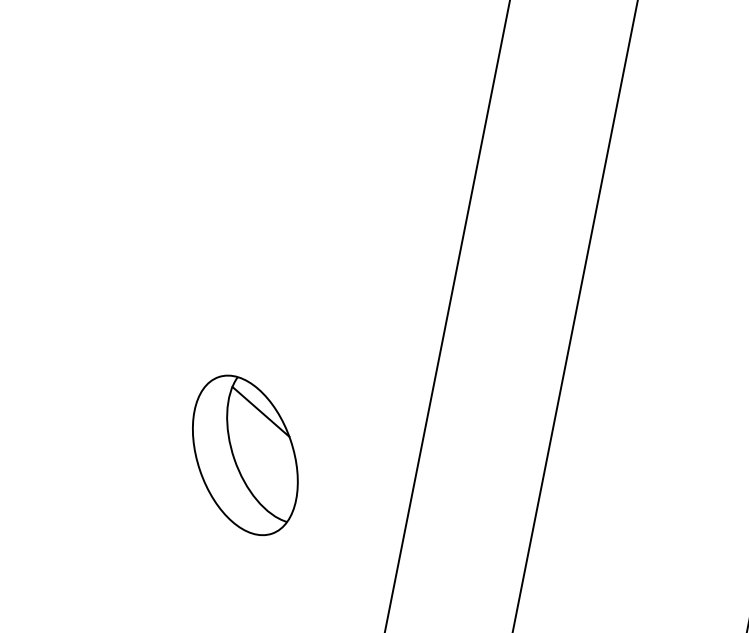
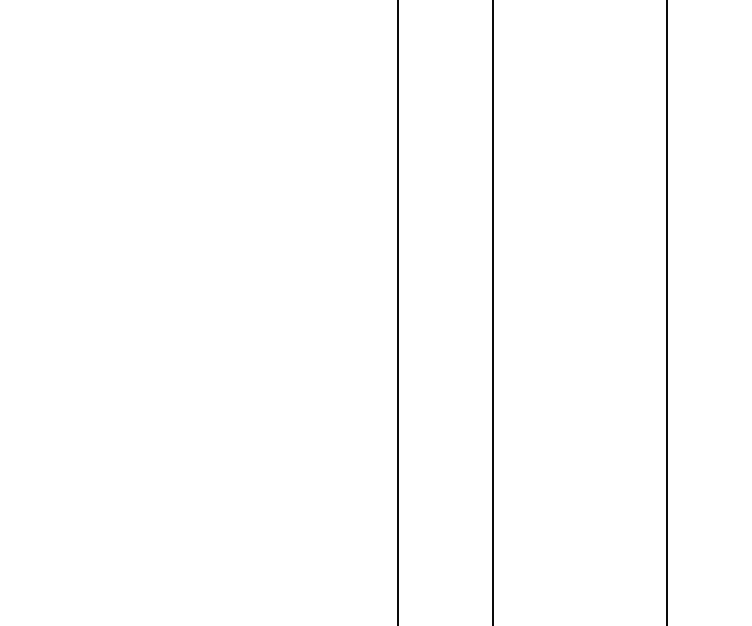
part: (244, 454) -> (268, 482), removed

